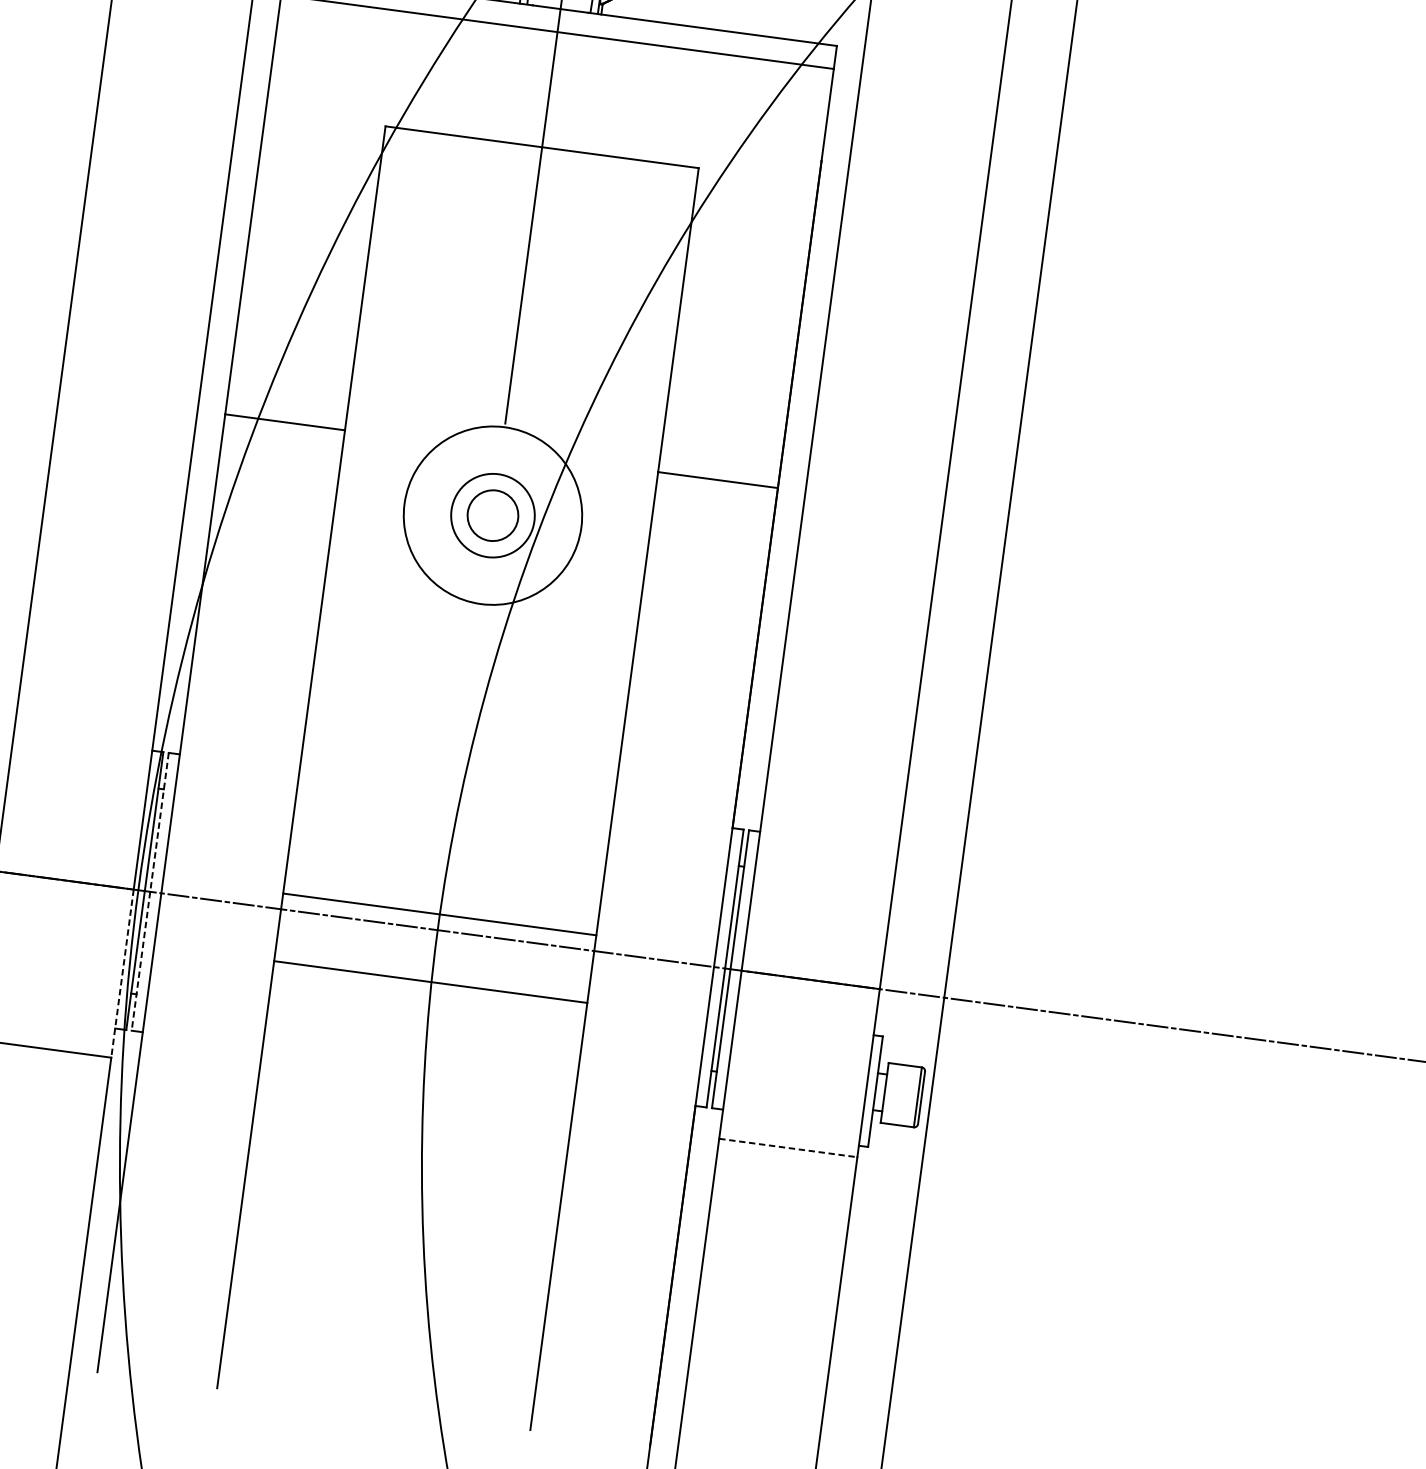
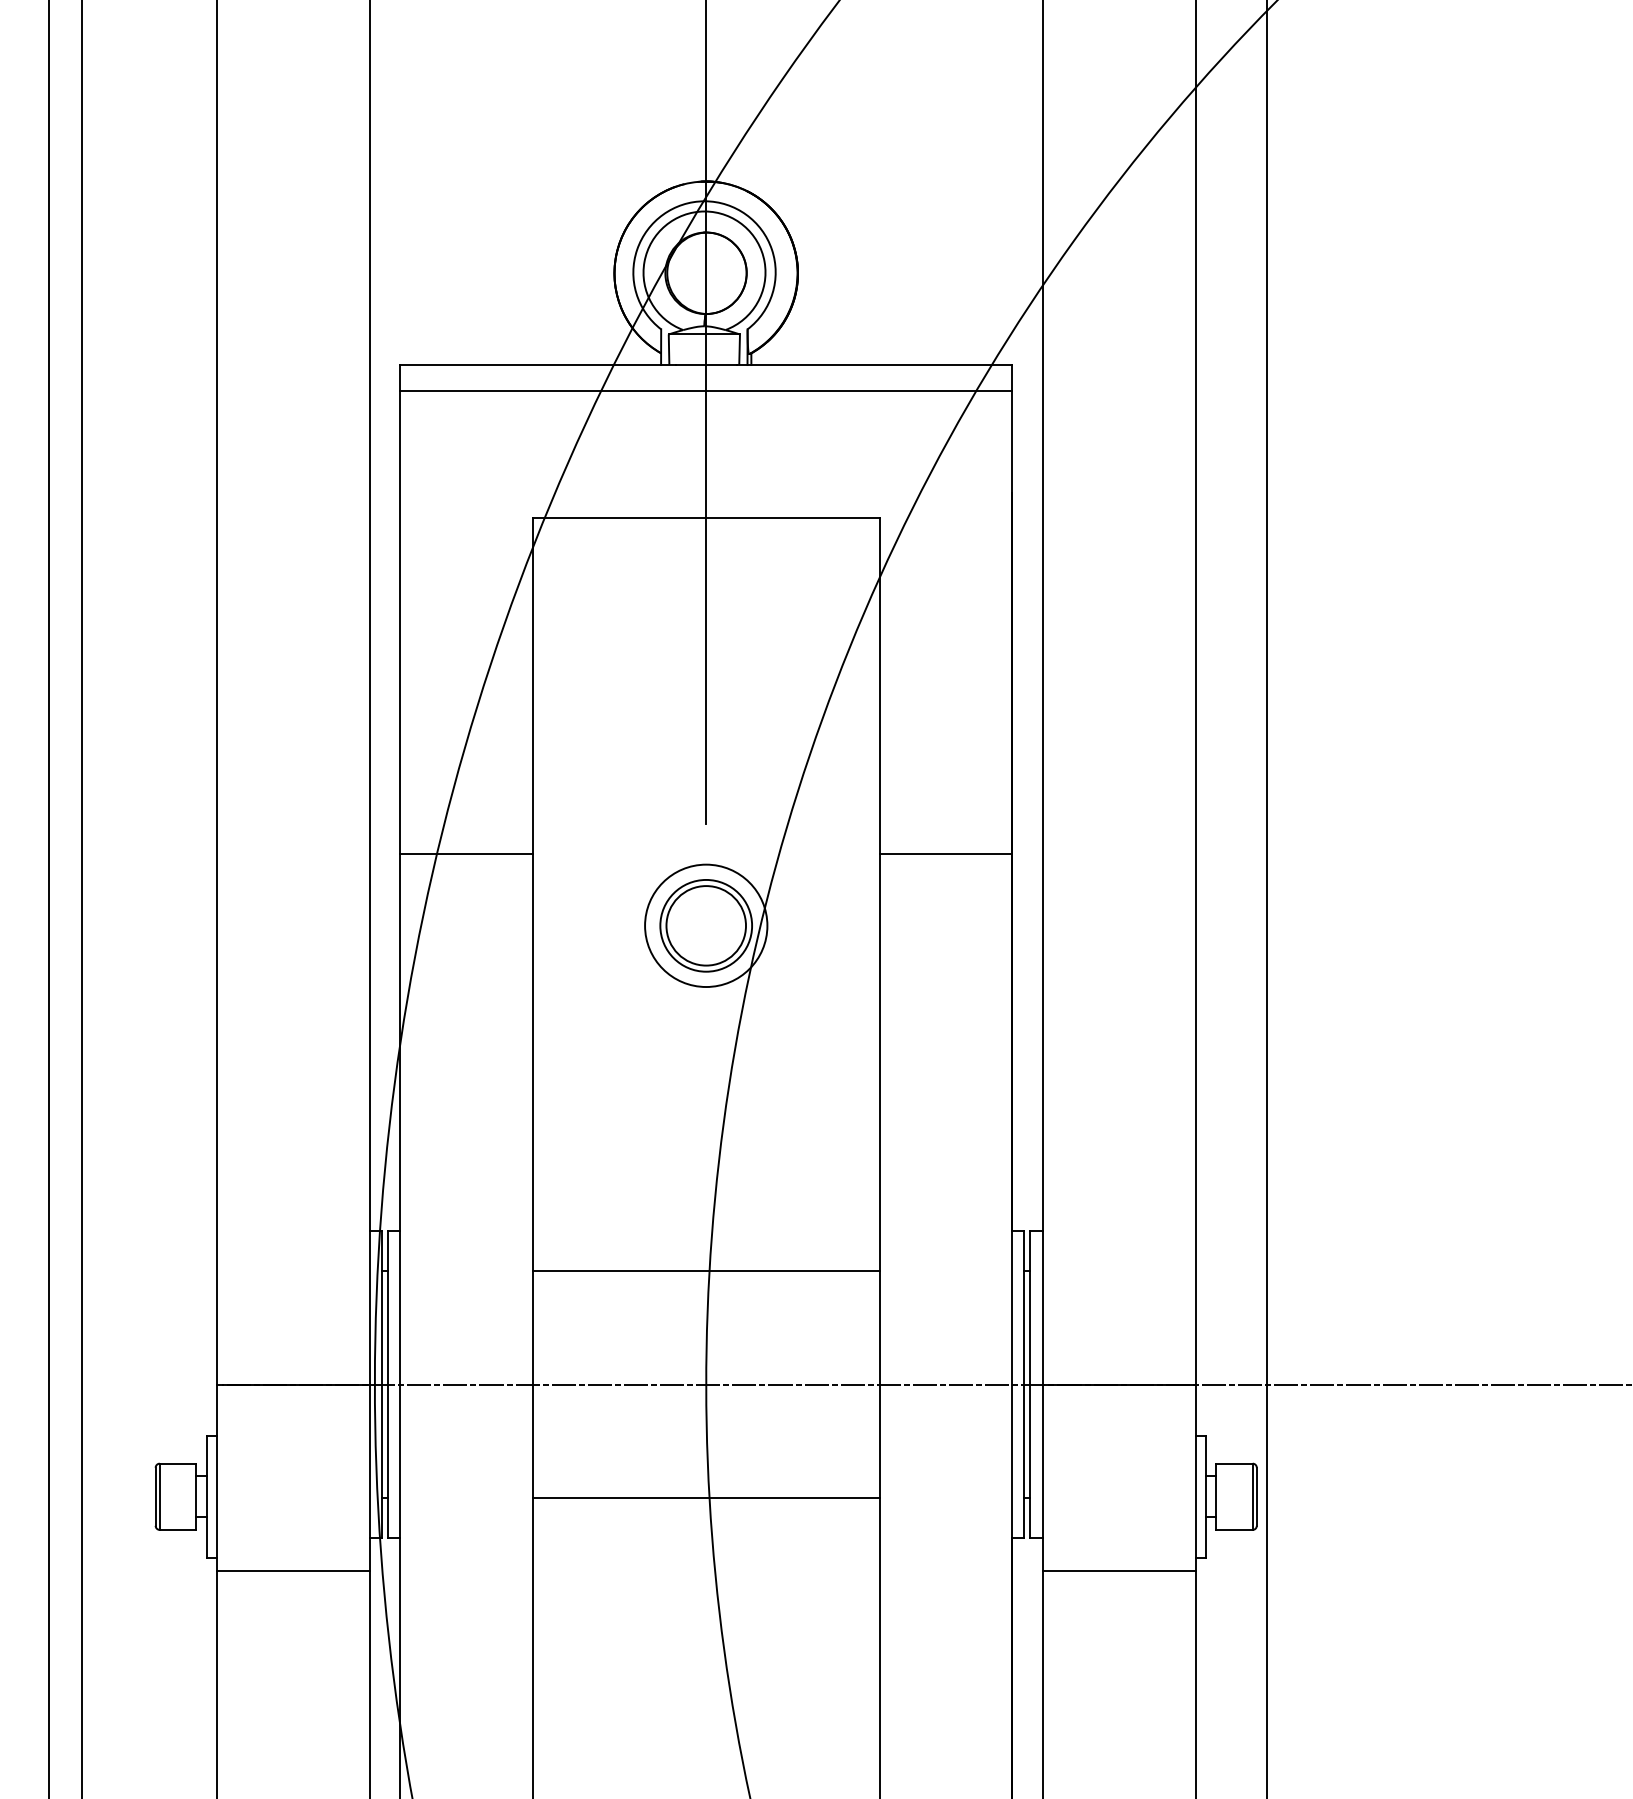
circle: (493, 515) -> (706, 925), size x0.62
circle: (493, 515) -> (706, 925), size x1.43
line: (150, 891) -> (388, 1384), dashed -> solid
line: (439, 914) -> (705, 1271), moved
line: (122, 974) -> (369, 1478), dashed -> solid
line: (430, 982) -> (705, 1498), moved
line: (788, 1147) -> (1119, 1570), dashed -> solid

